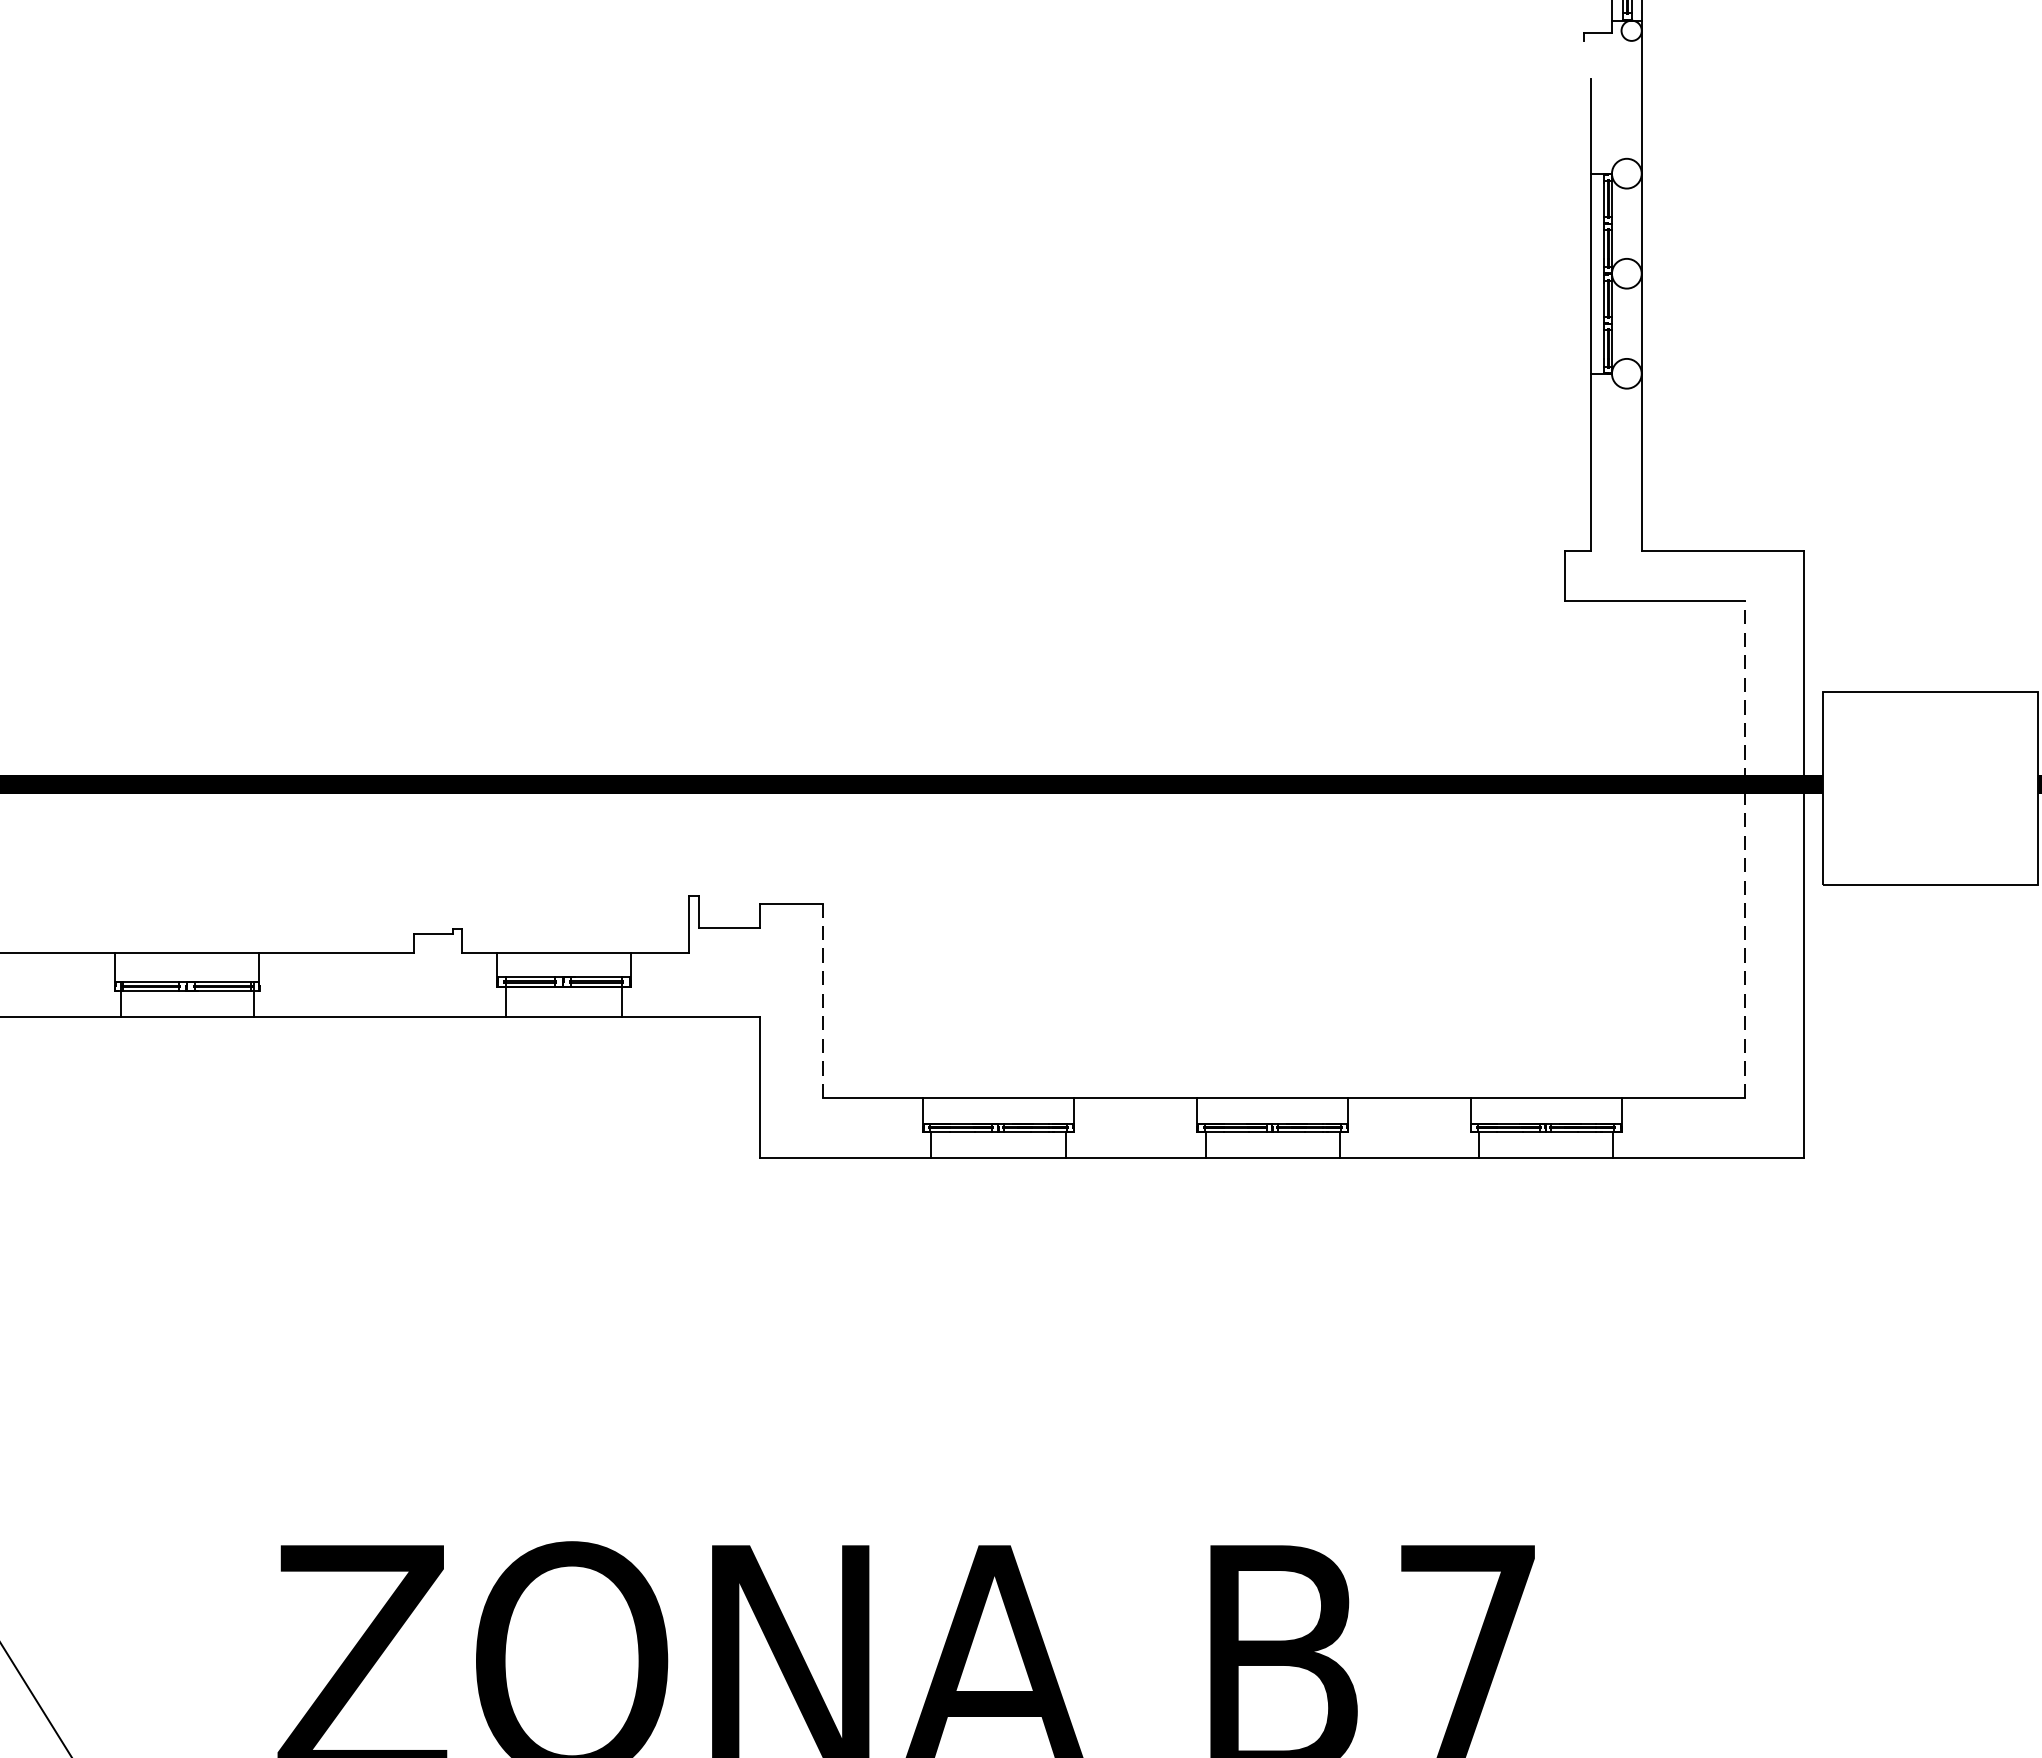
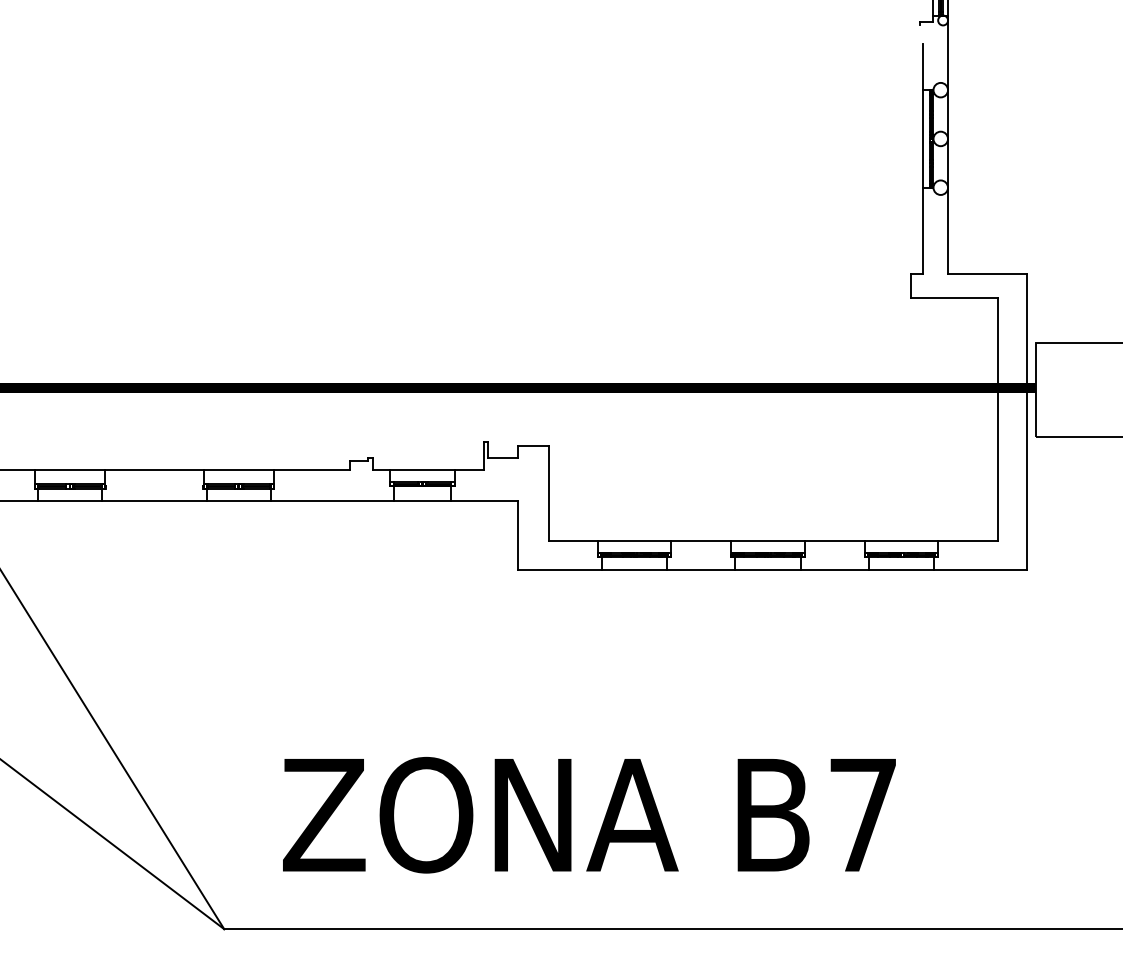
line: (1745, 849) -> (998, 419), dashed -> solid
line: (822, 1000) -> (548, 493), dashed -> solid

